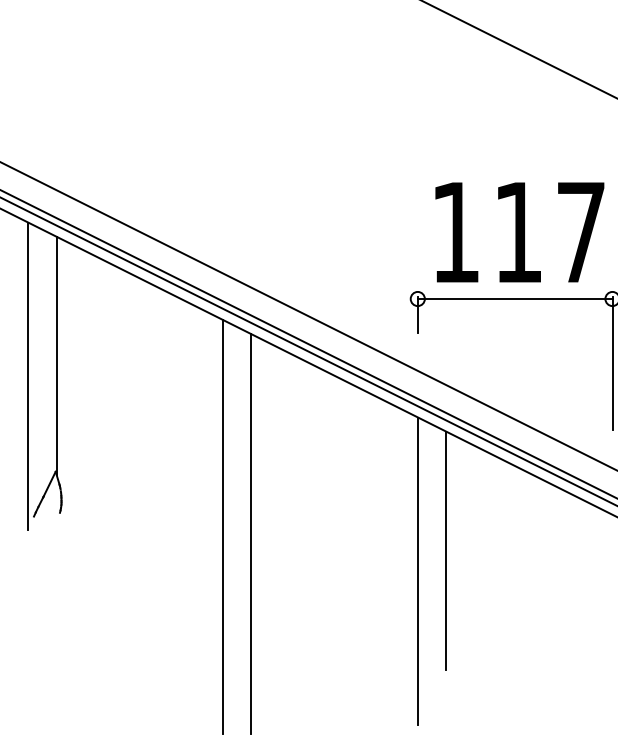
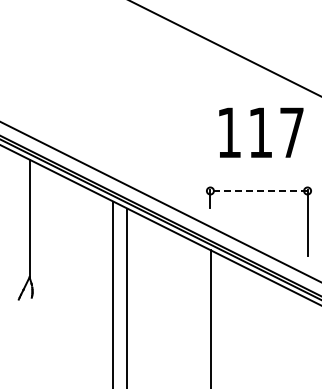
text: (520, 231) -> (261, 132), moved
line: (516, 299) -> (259, 191), solid -> dashed
line: (29, 376) -> (16, 229), removed
line: (446, 550) -> (224, 316), removed

